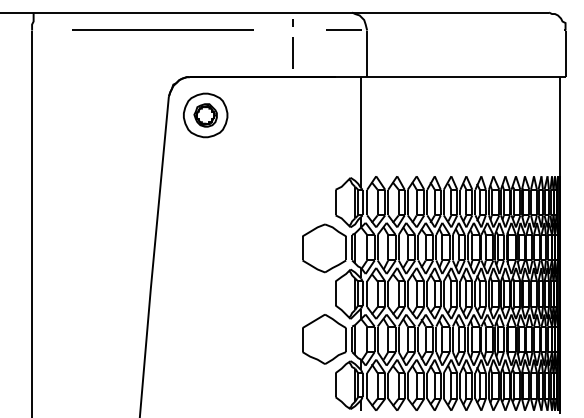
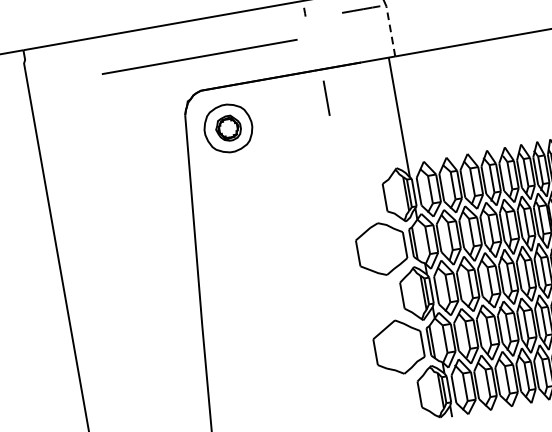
line: (162, 29) -> (199, 57), moved
line: (292, 52) -> (326, 97), moved
line: (367, 53) -> (391, 30), solid -> dashed

